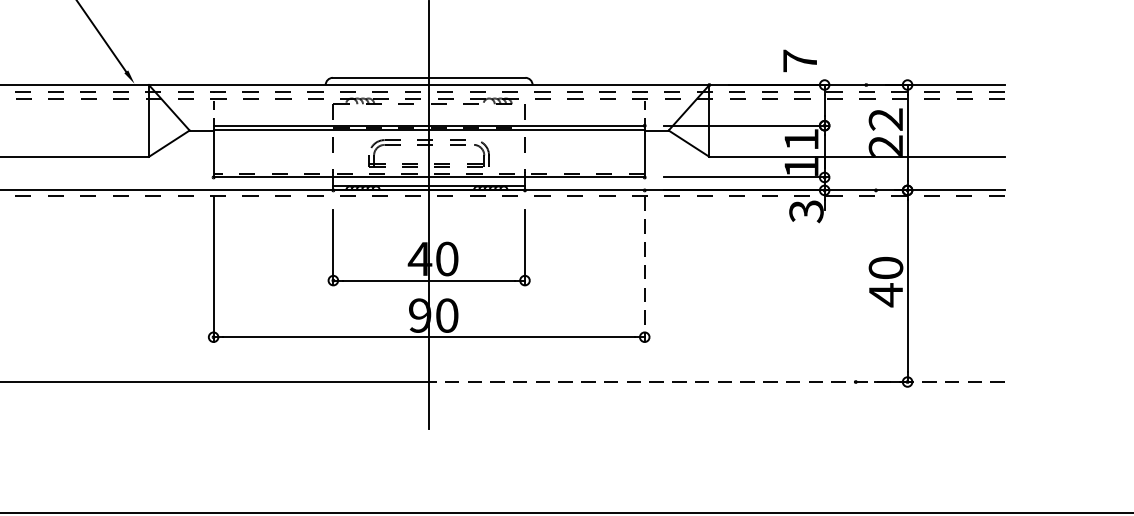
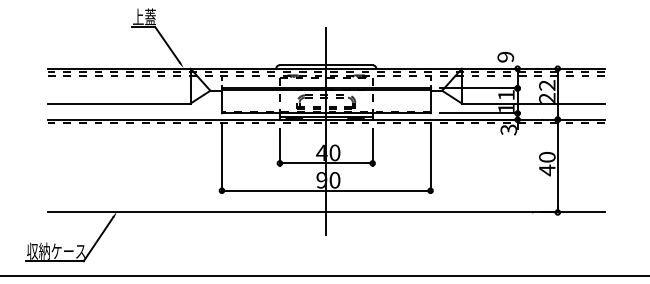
text: (799, 59) -> (505, 56), 7 -> 9
line: (644, 270) -> (430, 158), dashed -> solid
line: (716, 382) -> (465, 212), dashed -> solid

